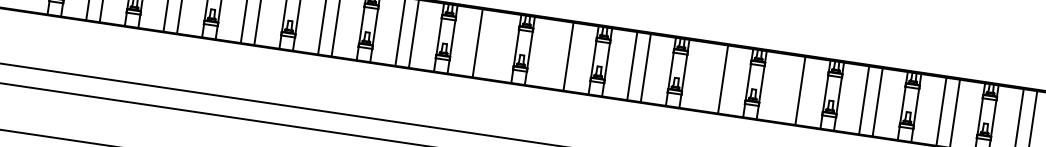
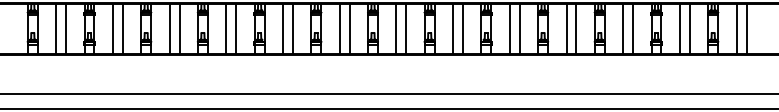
line: (491, 45) -> (349, 29), added
line: (555, 54) -> (396, 29), added
line: (709, 77) -> (509, 29), added
line: (786, 89) -> (566, 29), added

